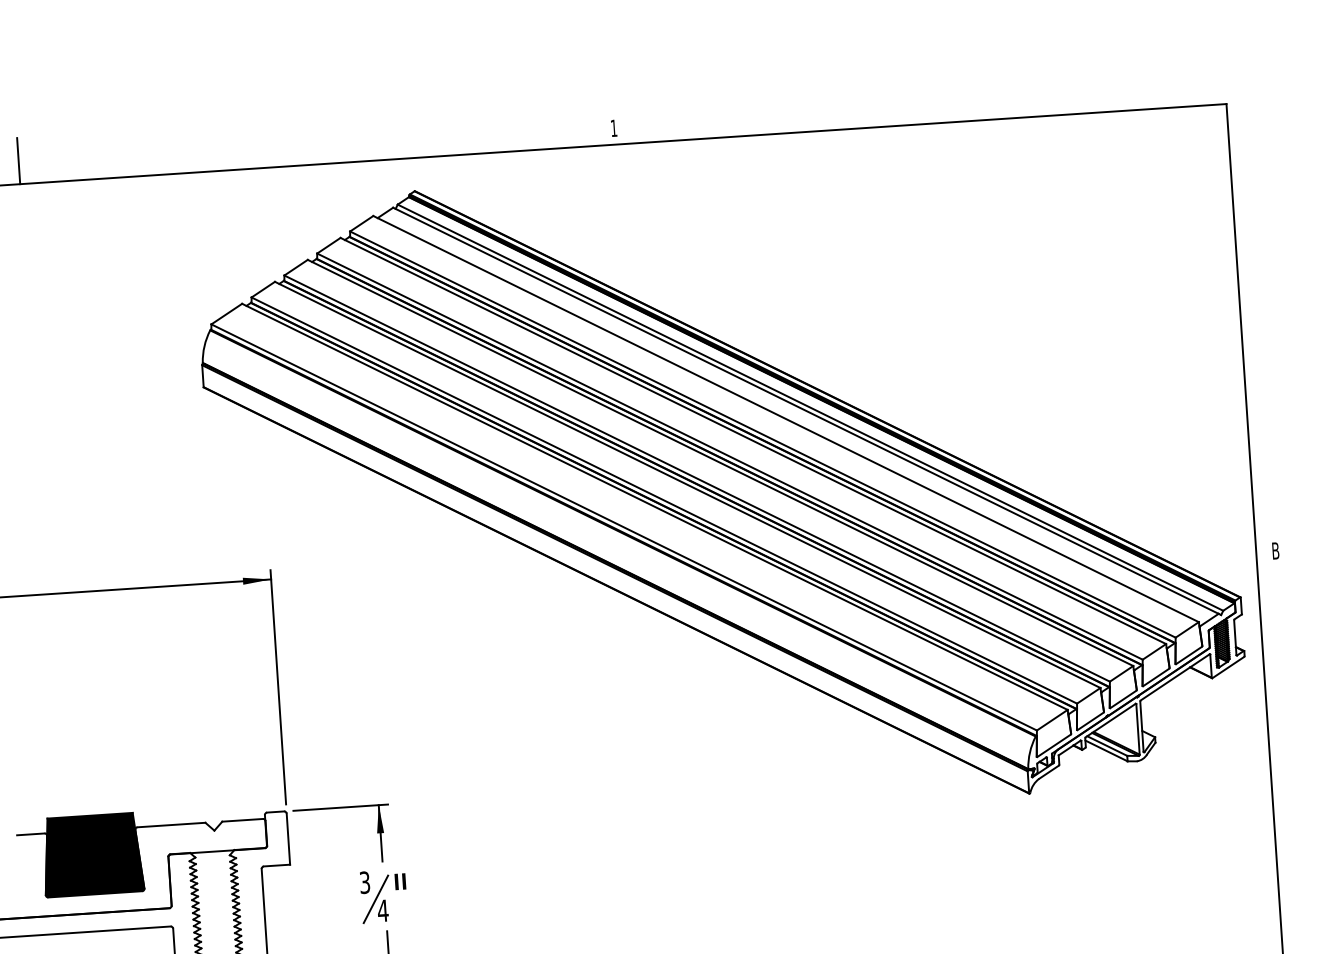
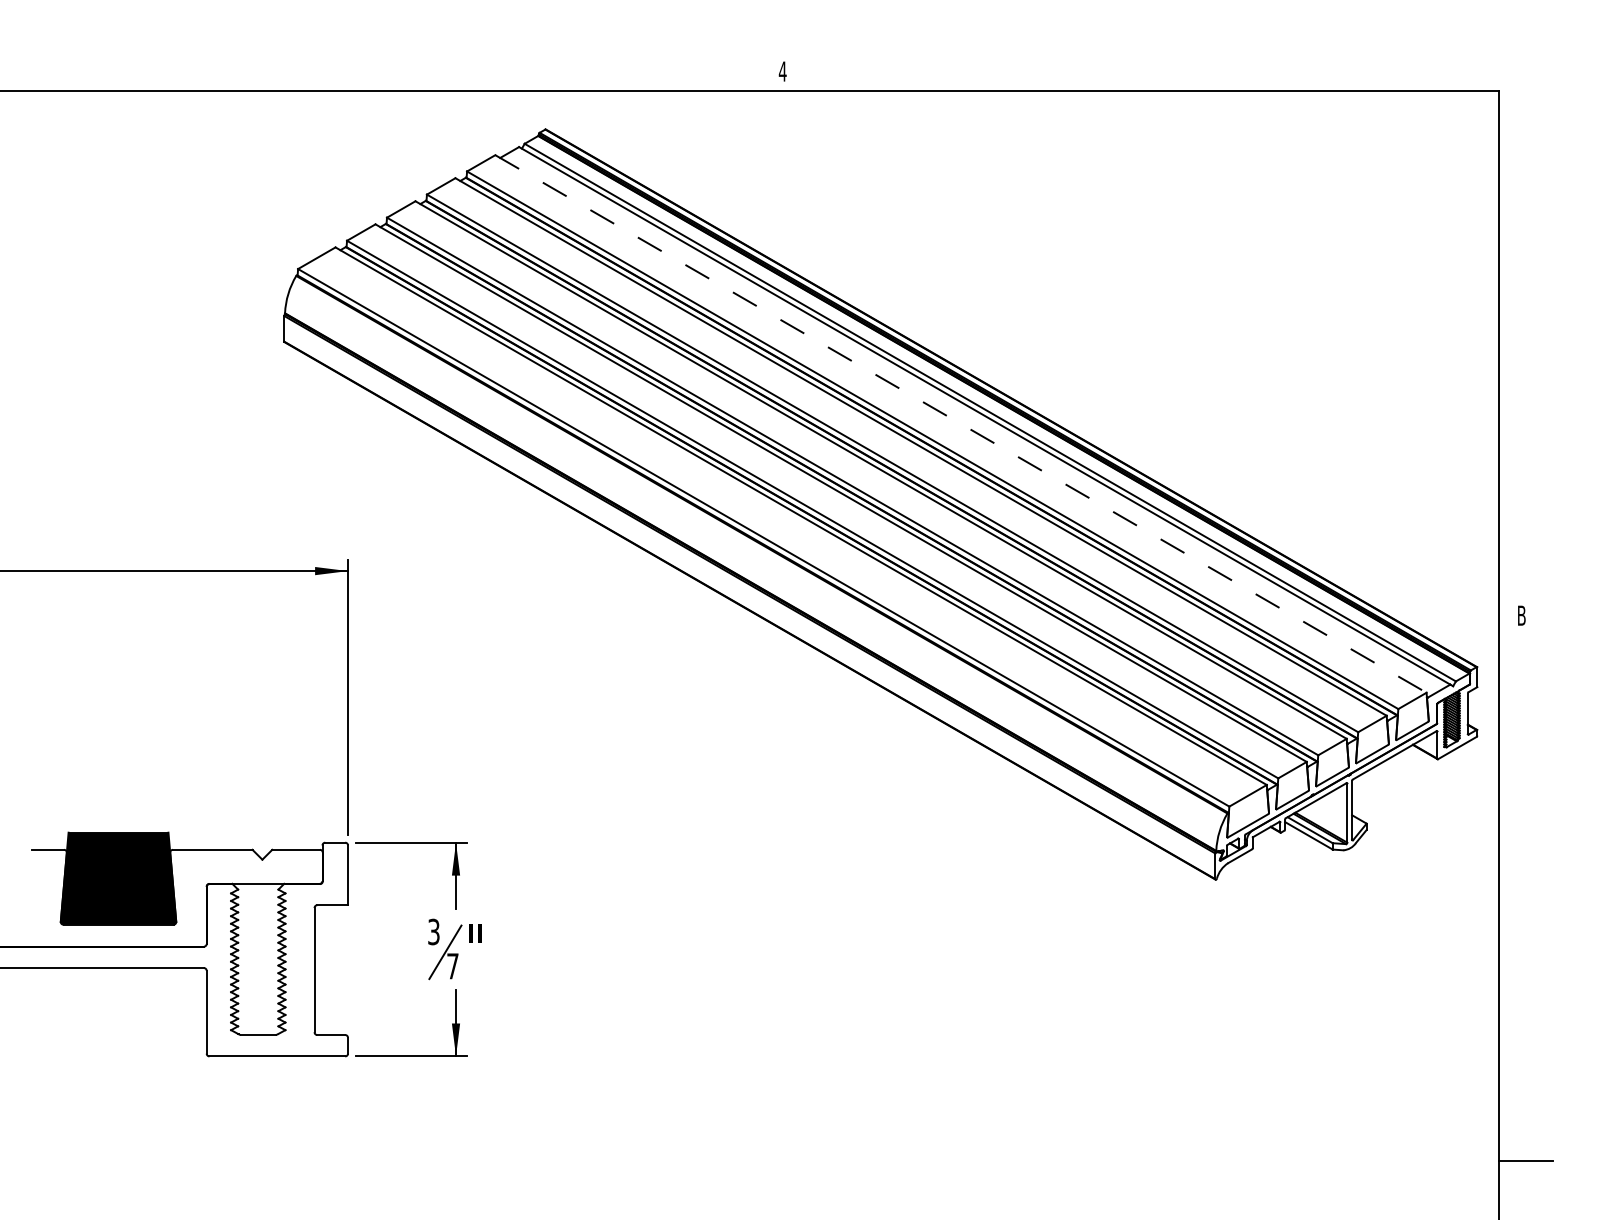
text: (613, 128) -> (782, 71), 1 -> 4
line: (18, 160) -> (85, 63), removed
line: (785, 418) -> (960, 423), solid -> dashed
text: (382, 911) -> (452, 966), 4 -> 7

